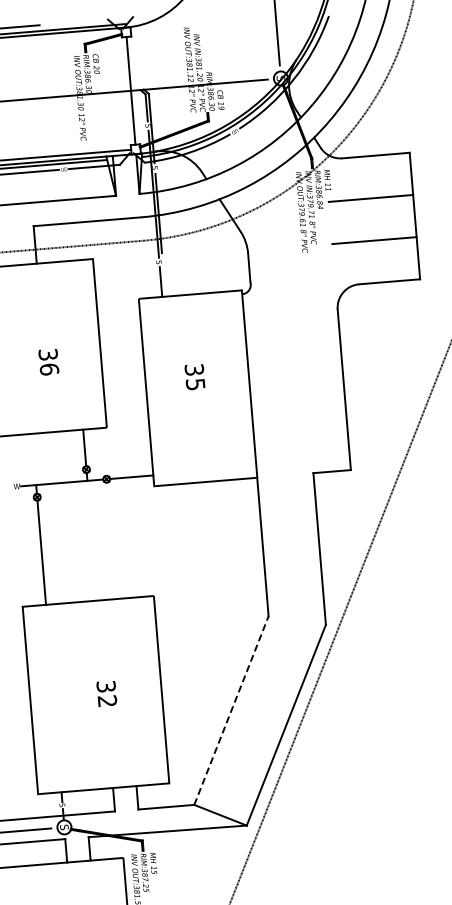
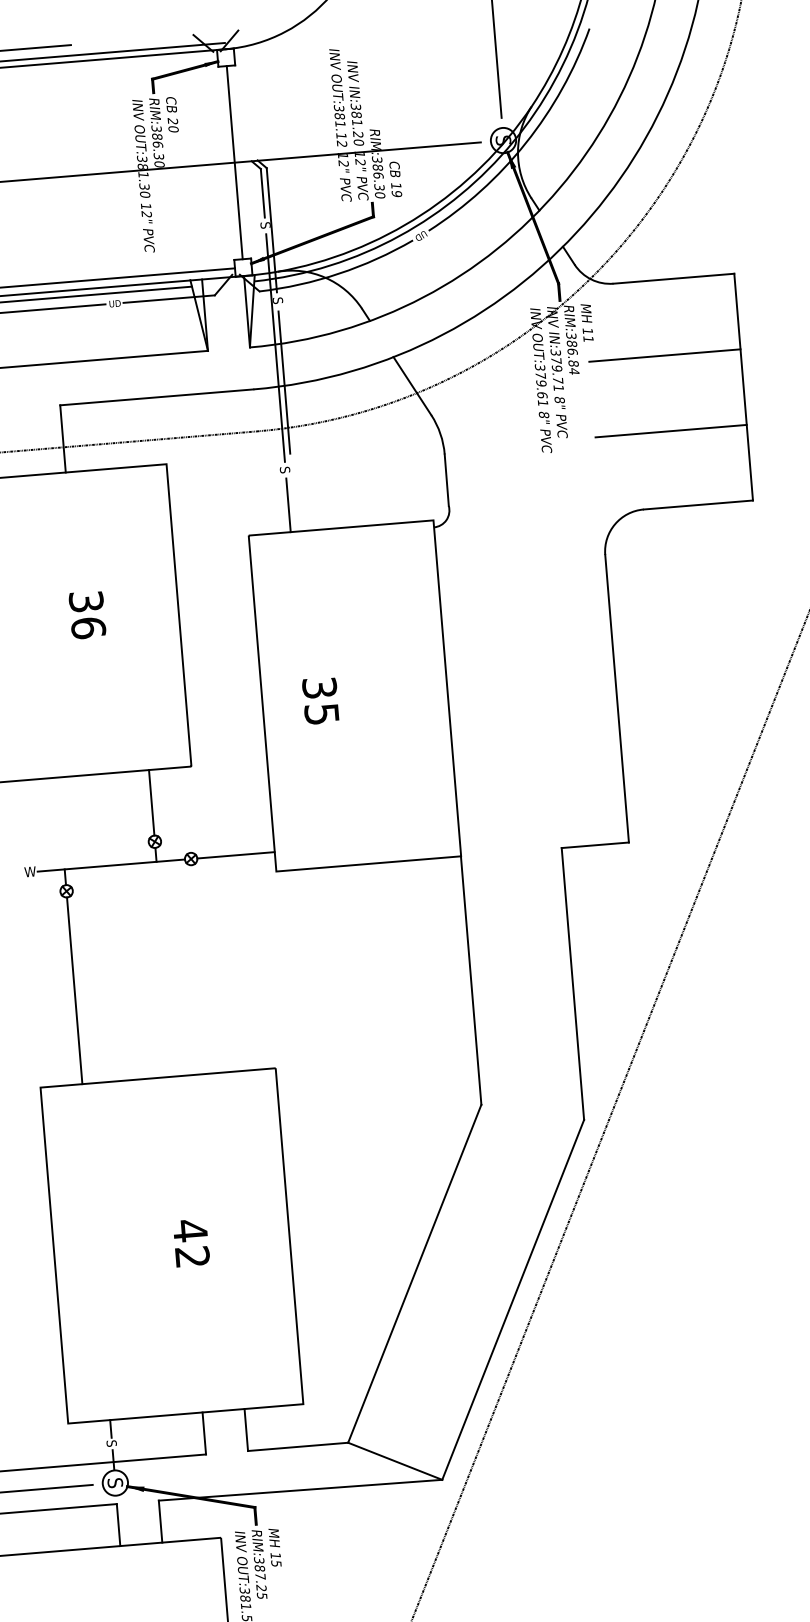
text: (48, 362) -> (86, 615), moved
text: (194, 377) -> (319, 701), moved
text: (105, 686) -> (188, 1230), 32 -> 42
line: (231, 710) -> (414, 1273), dashed -> solid

